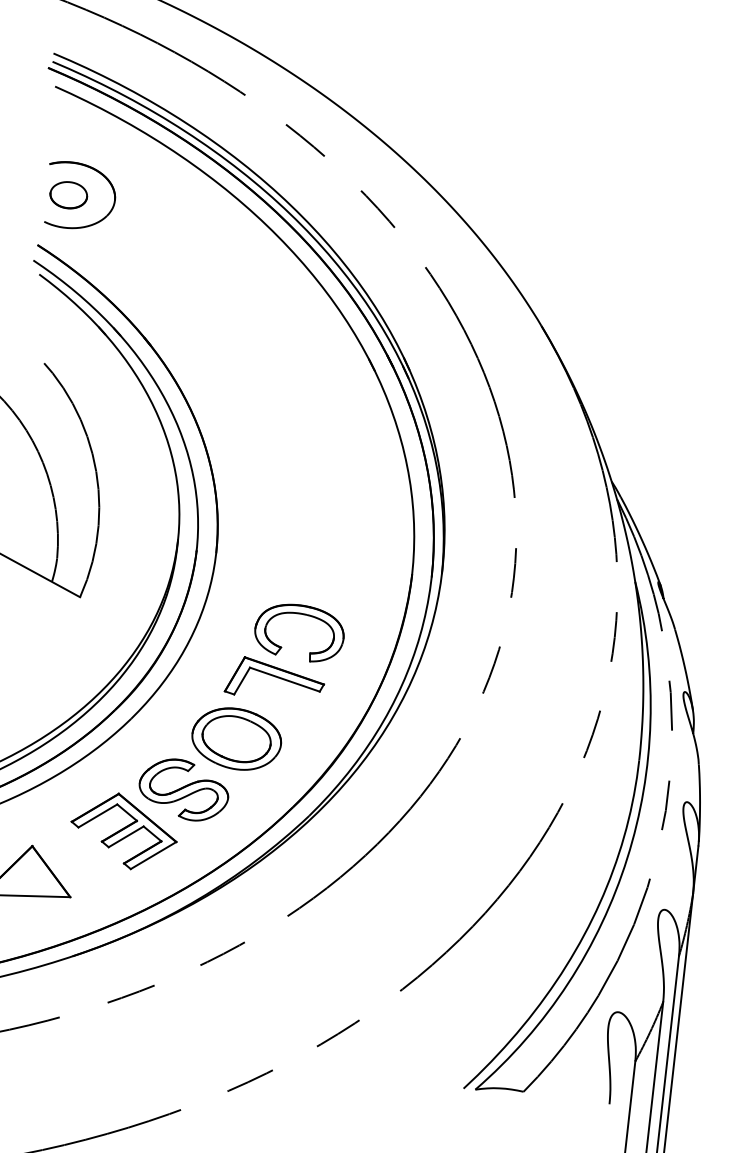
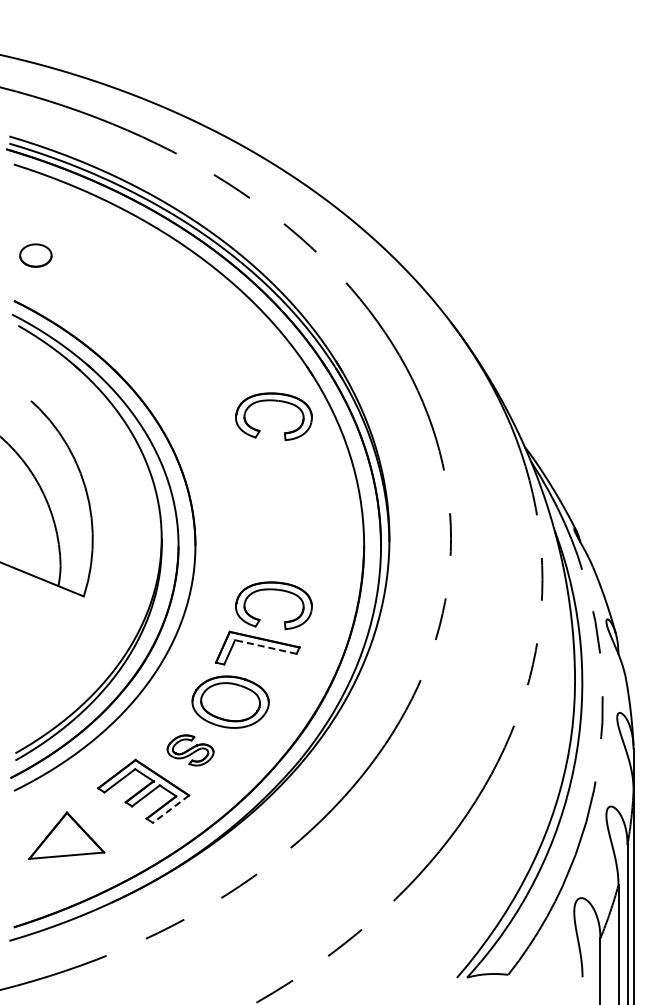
part: (96, 172) -> (57, 233), removed
part: (325, 395) -> (273, 401), added
line: (284, 680) -> (265, 647), solid -> dashed
part: (183, 789) -> (190, 750), size x0.6
line: (154, 855) -> (171, 809), solid -> dashed

